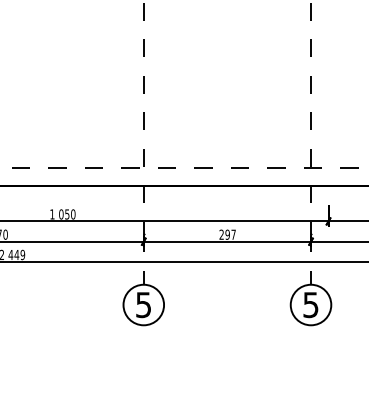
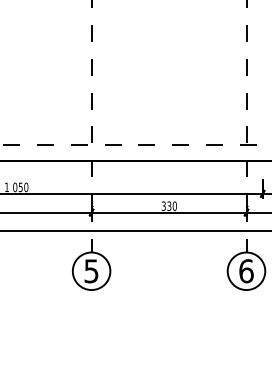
text: (227, 234) -> (169, 205), 297 -> 330
text: (310, 305) -> (246, 271), 5 -> 6

